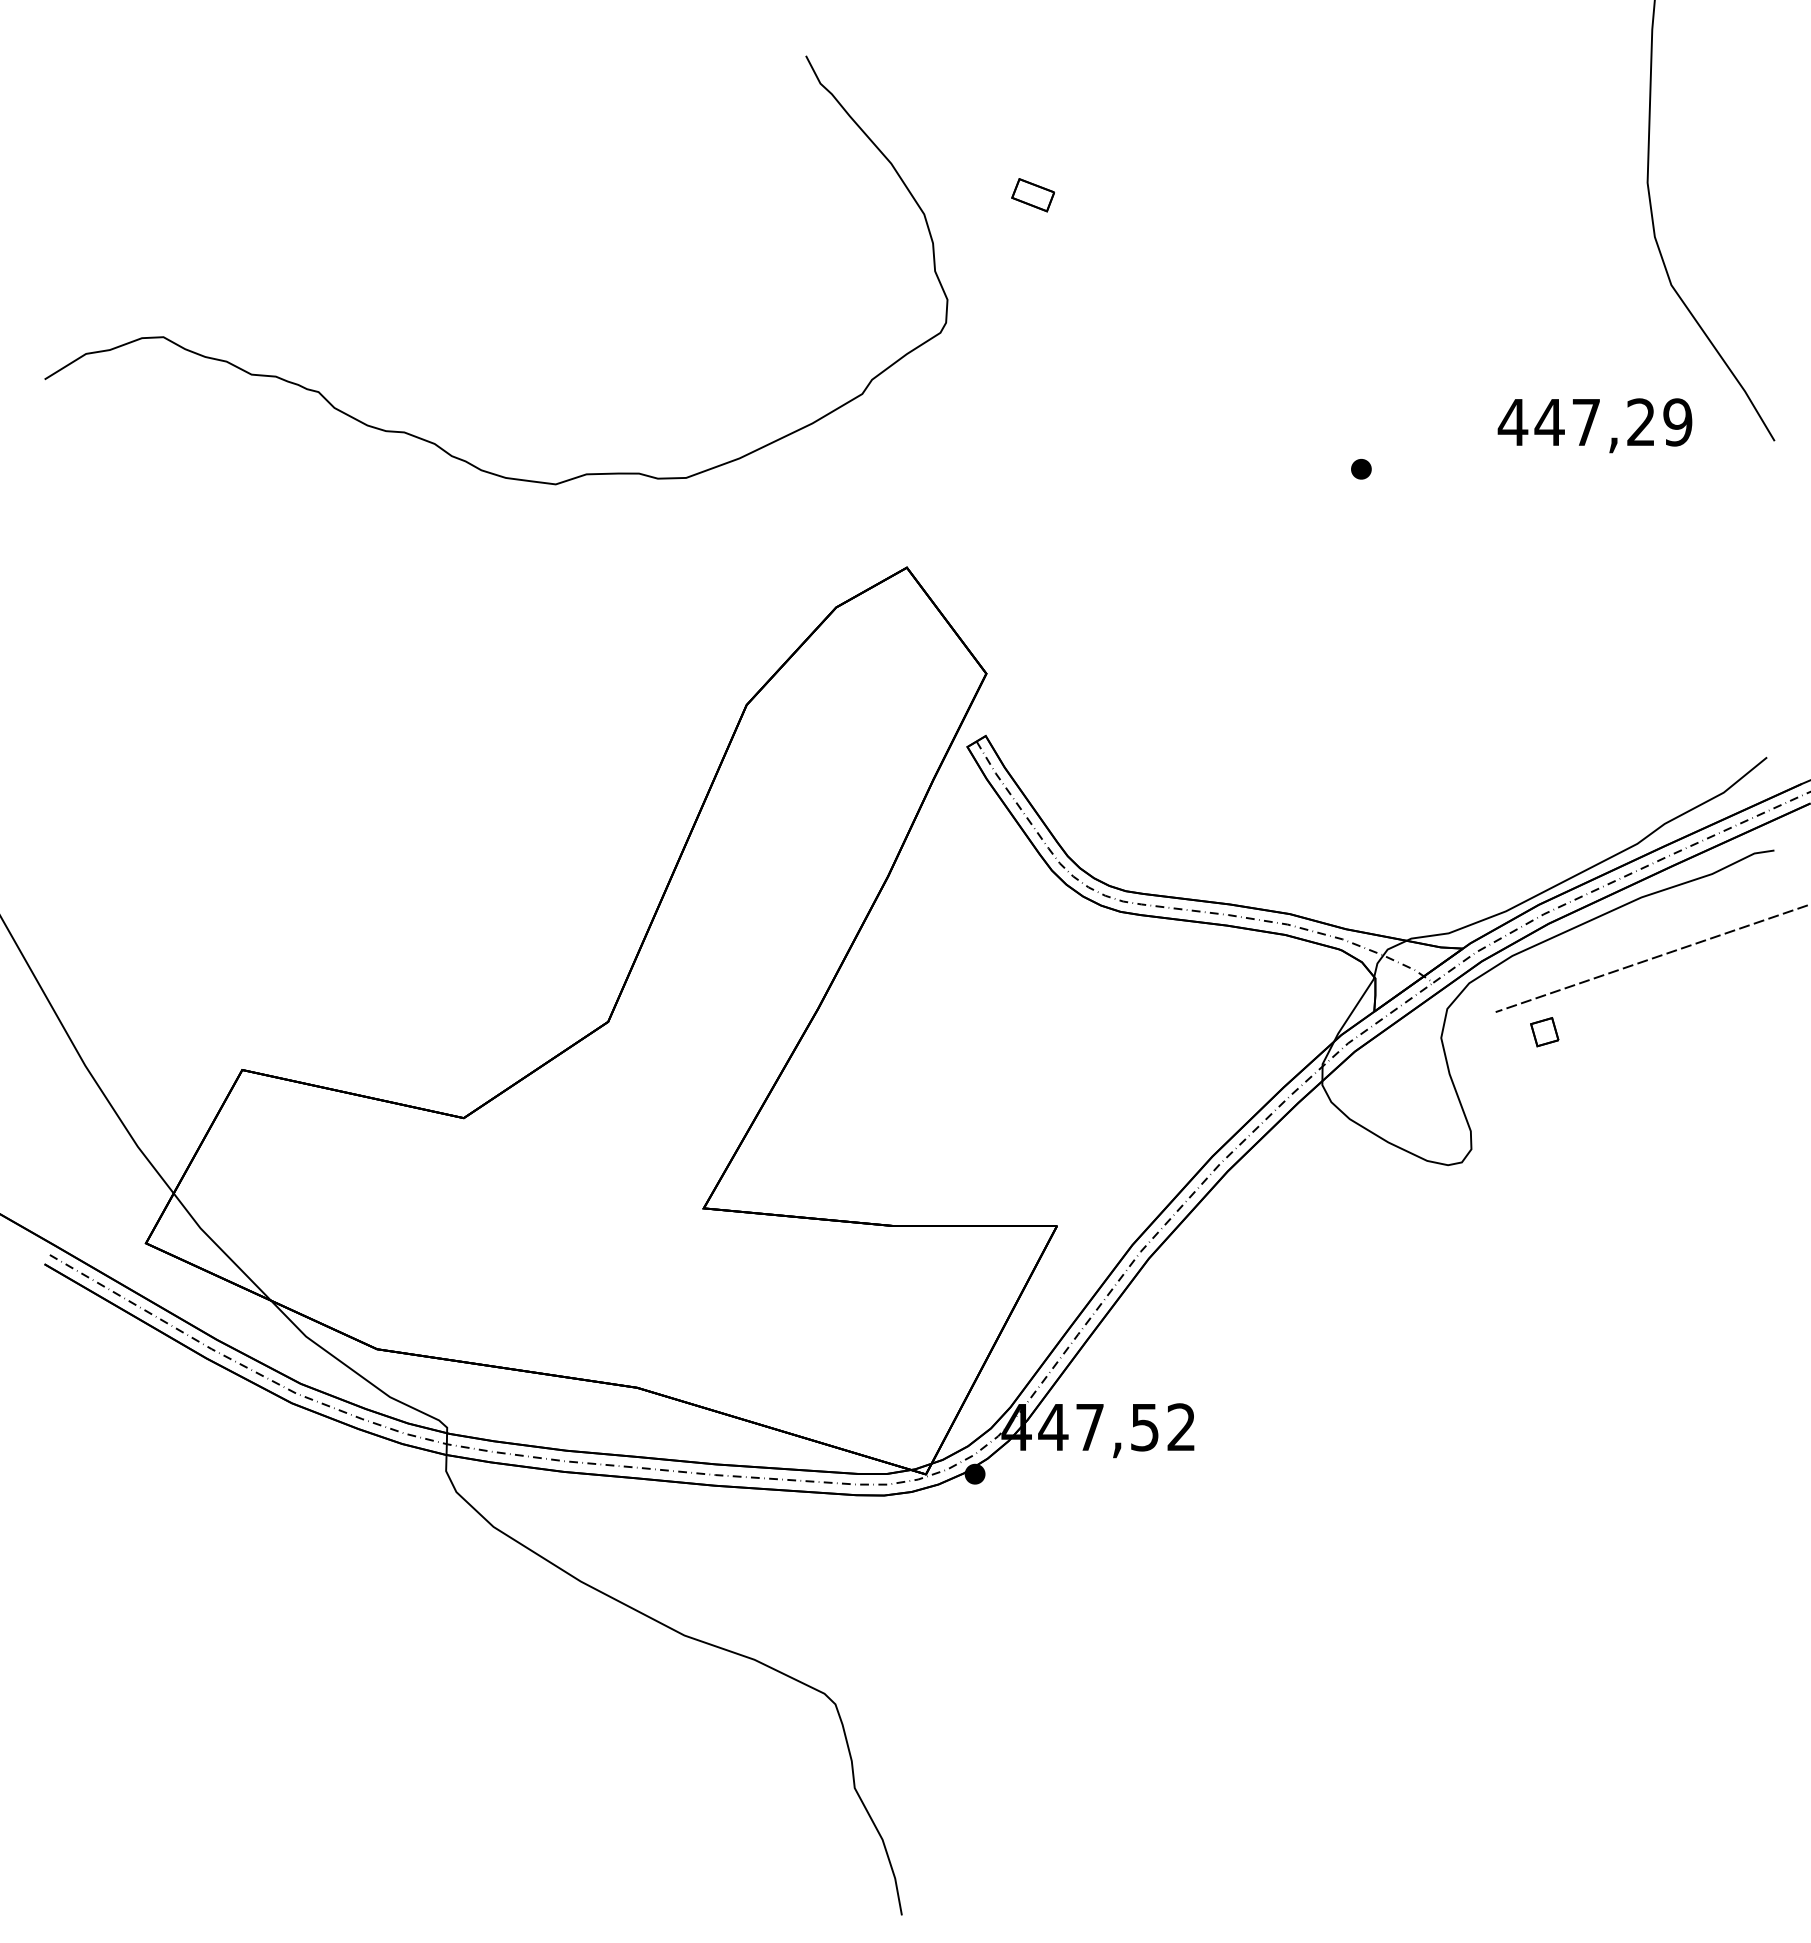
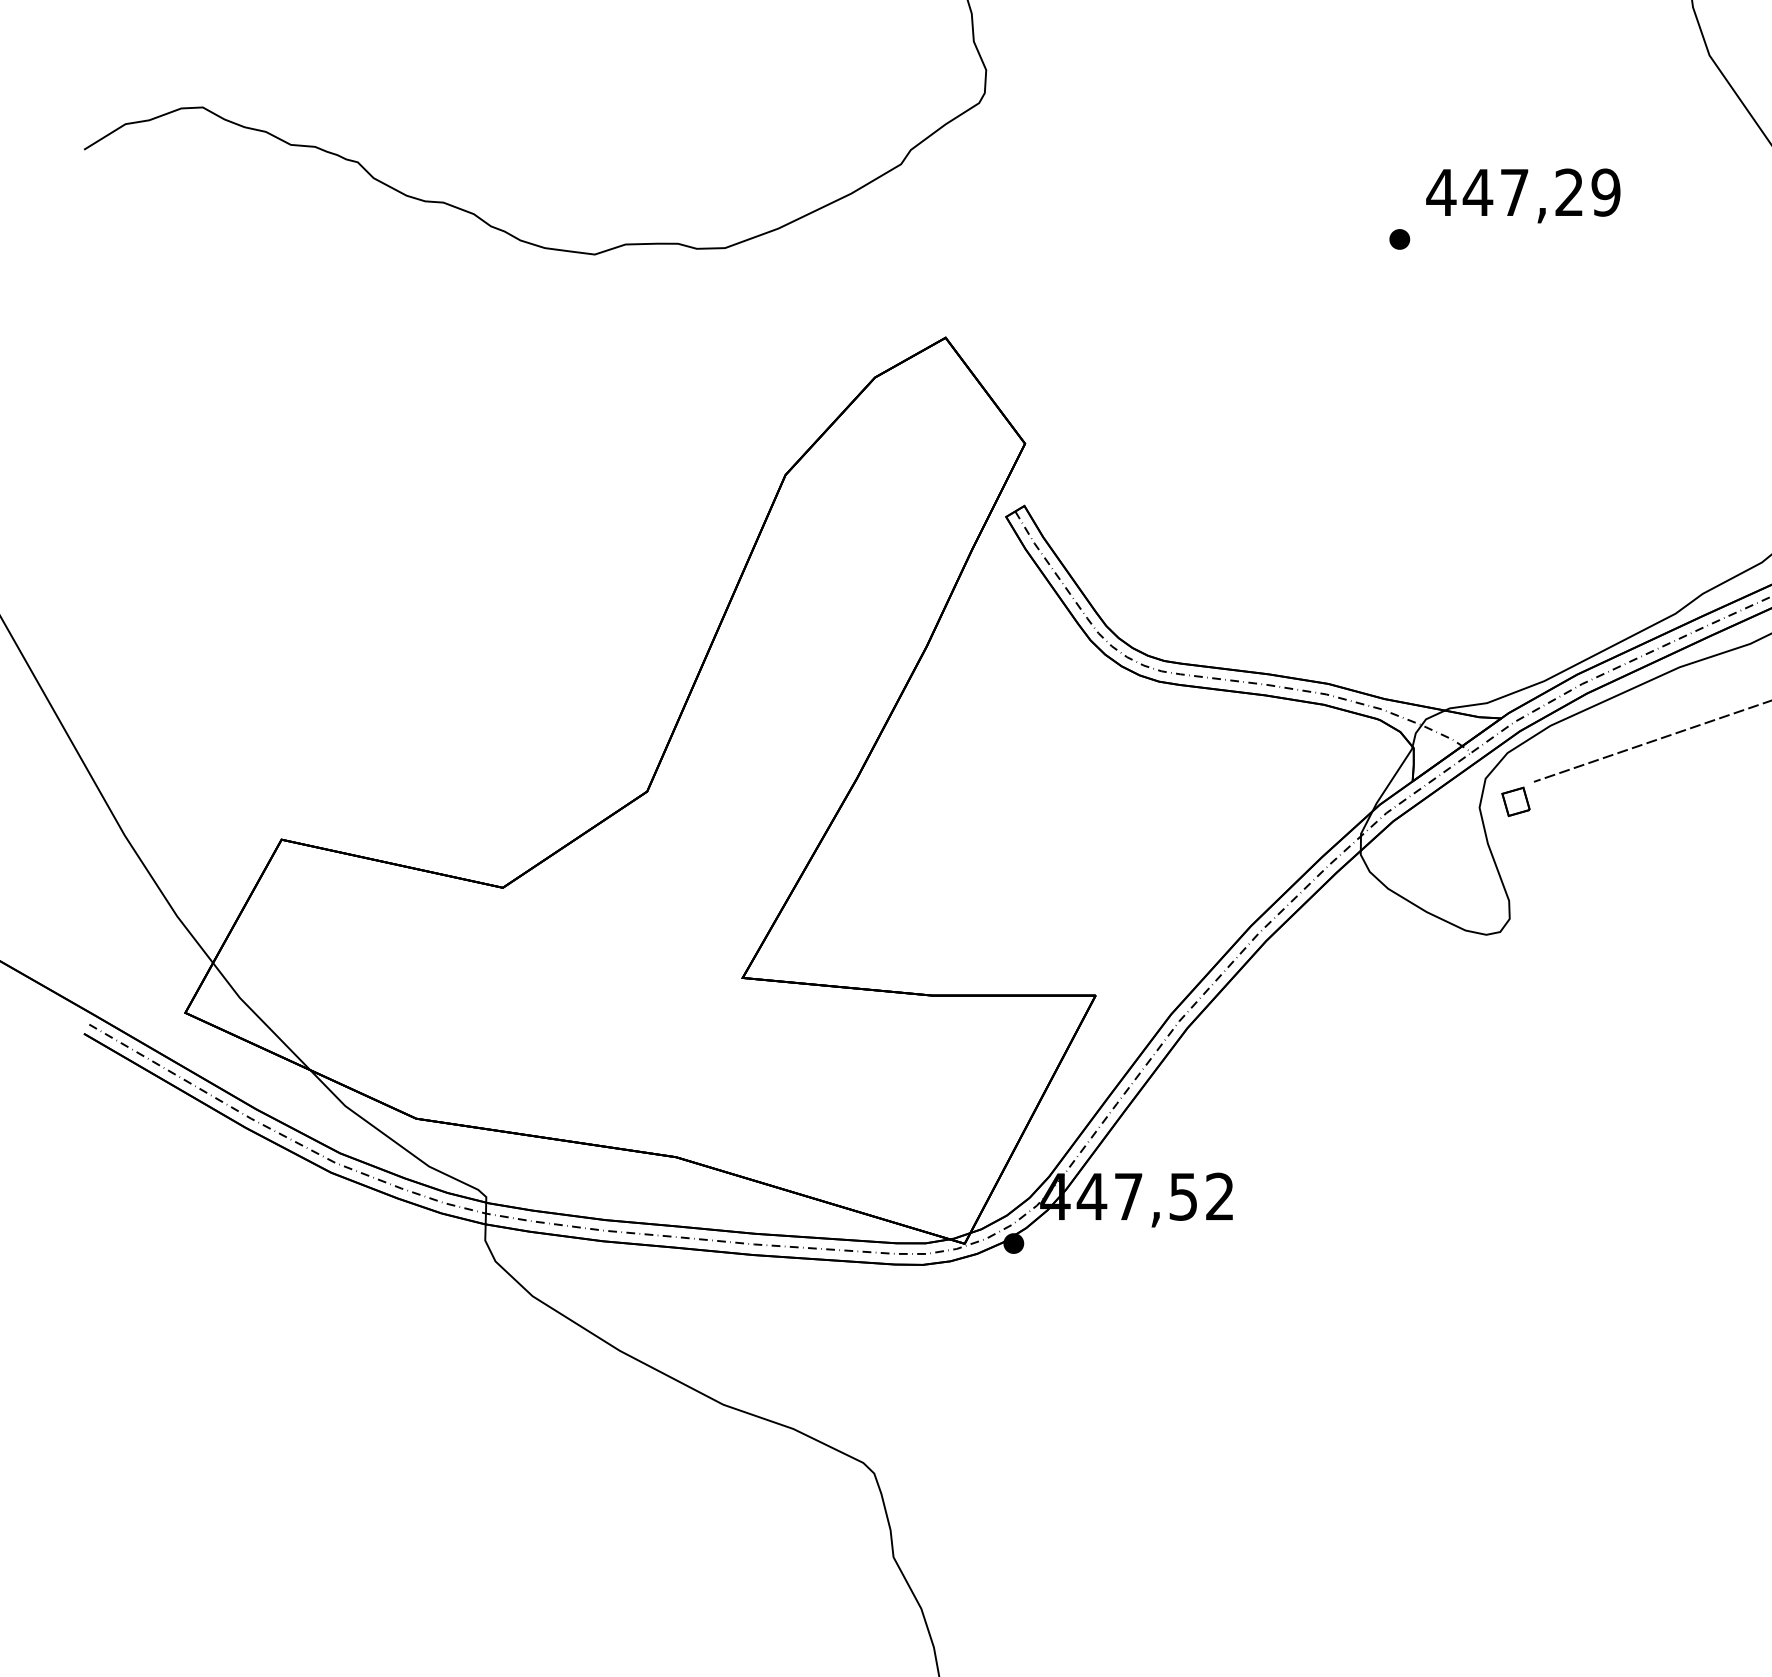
text: (1594, 425) -> (1522, 195), moved
part: (1544, 1032) -> (1515, 802), moved

